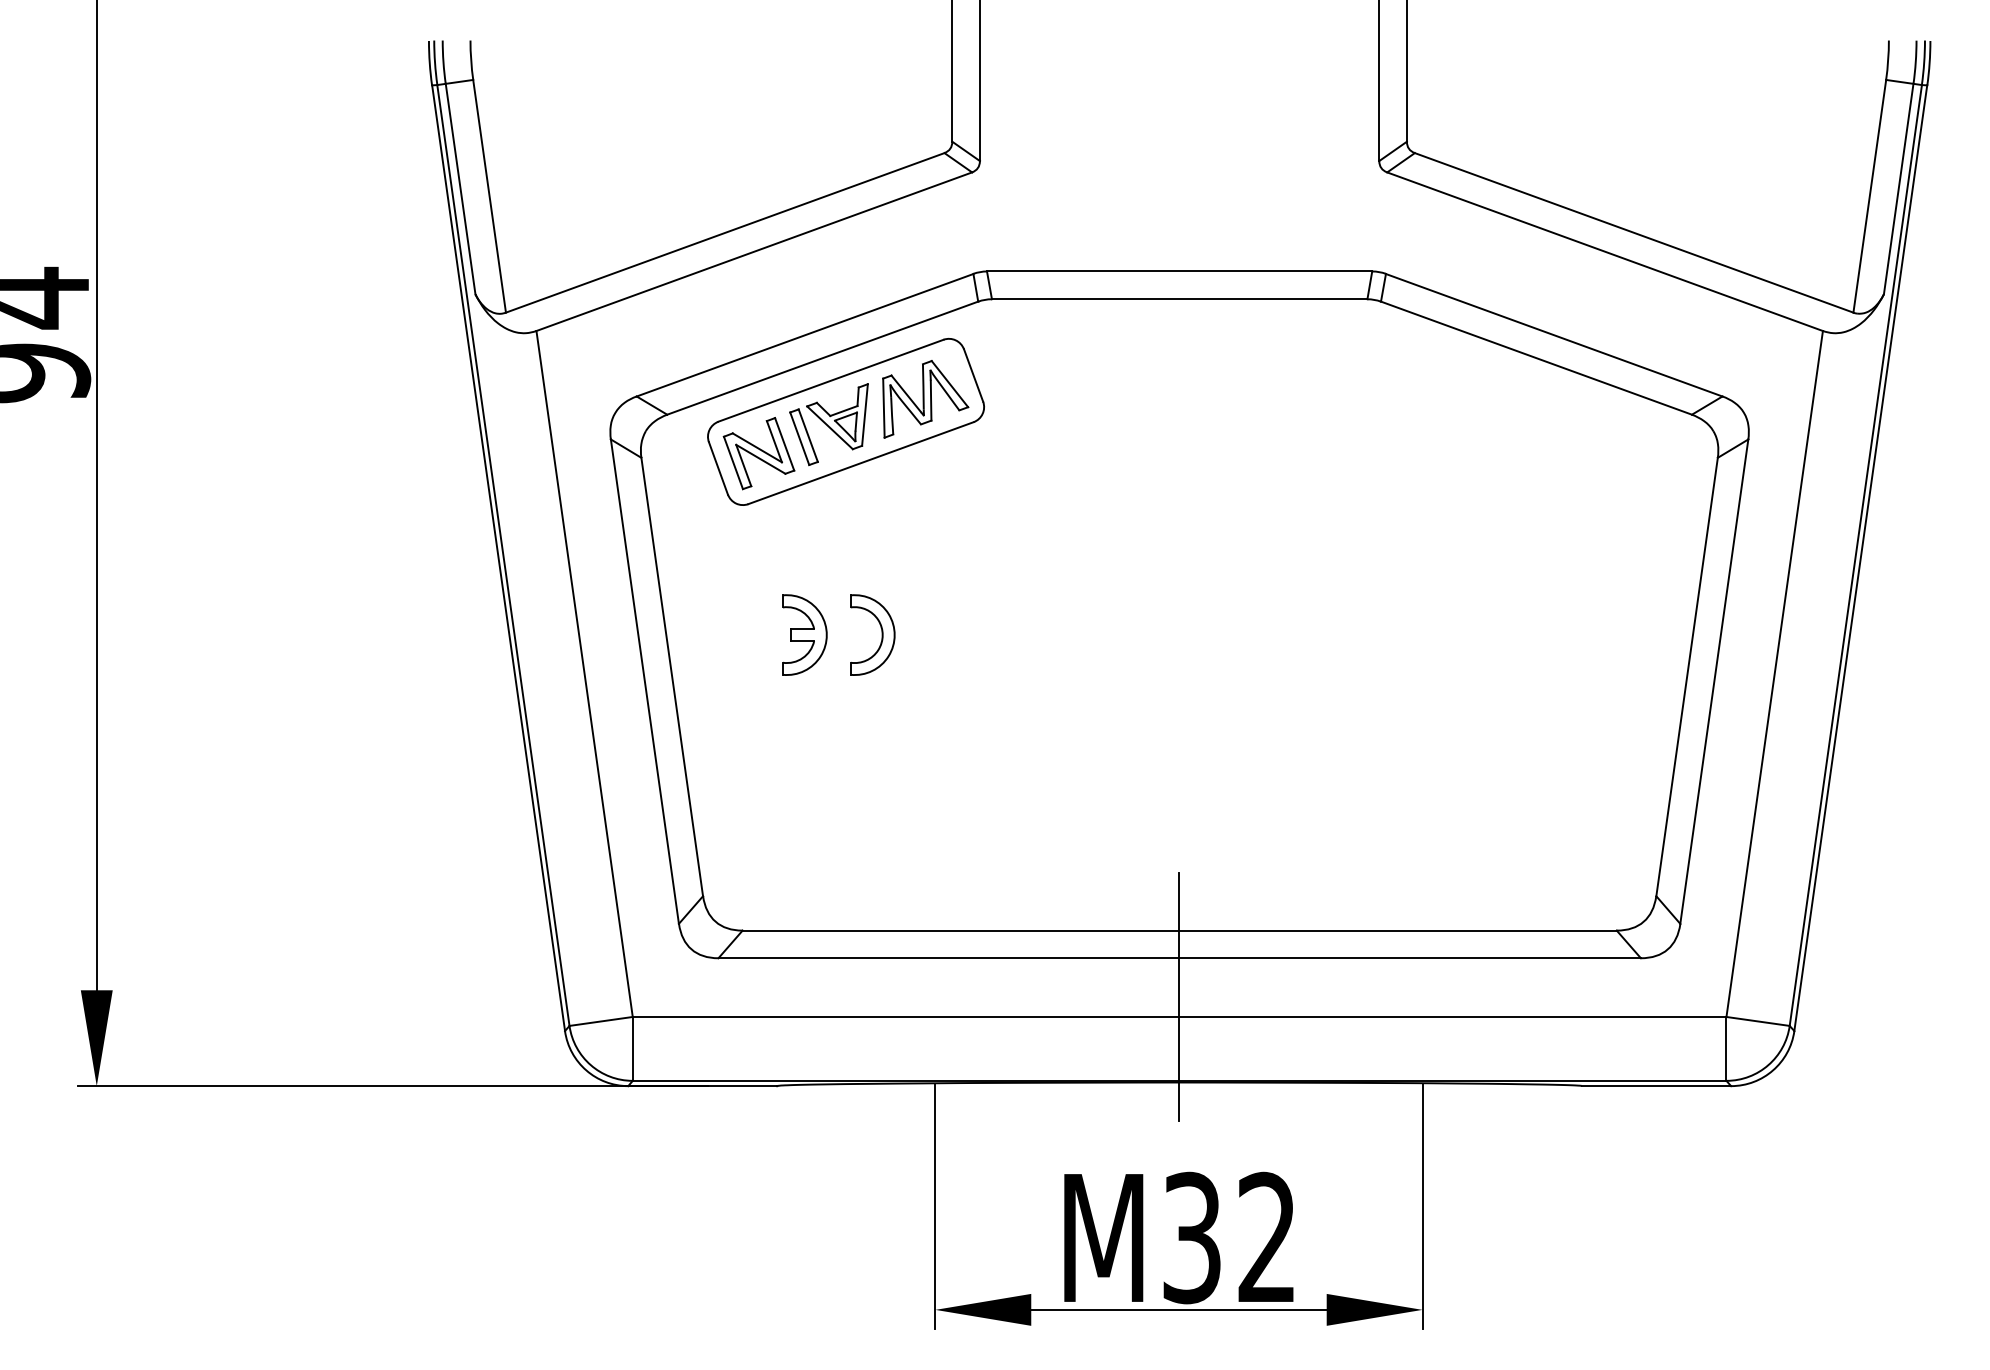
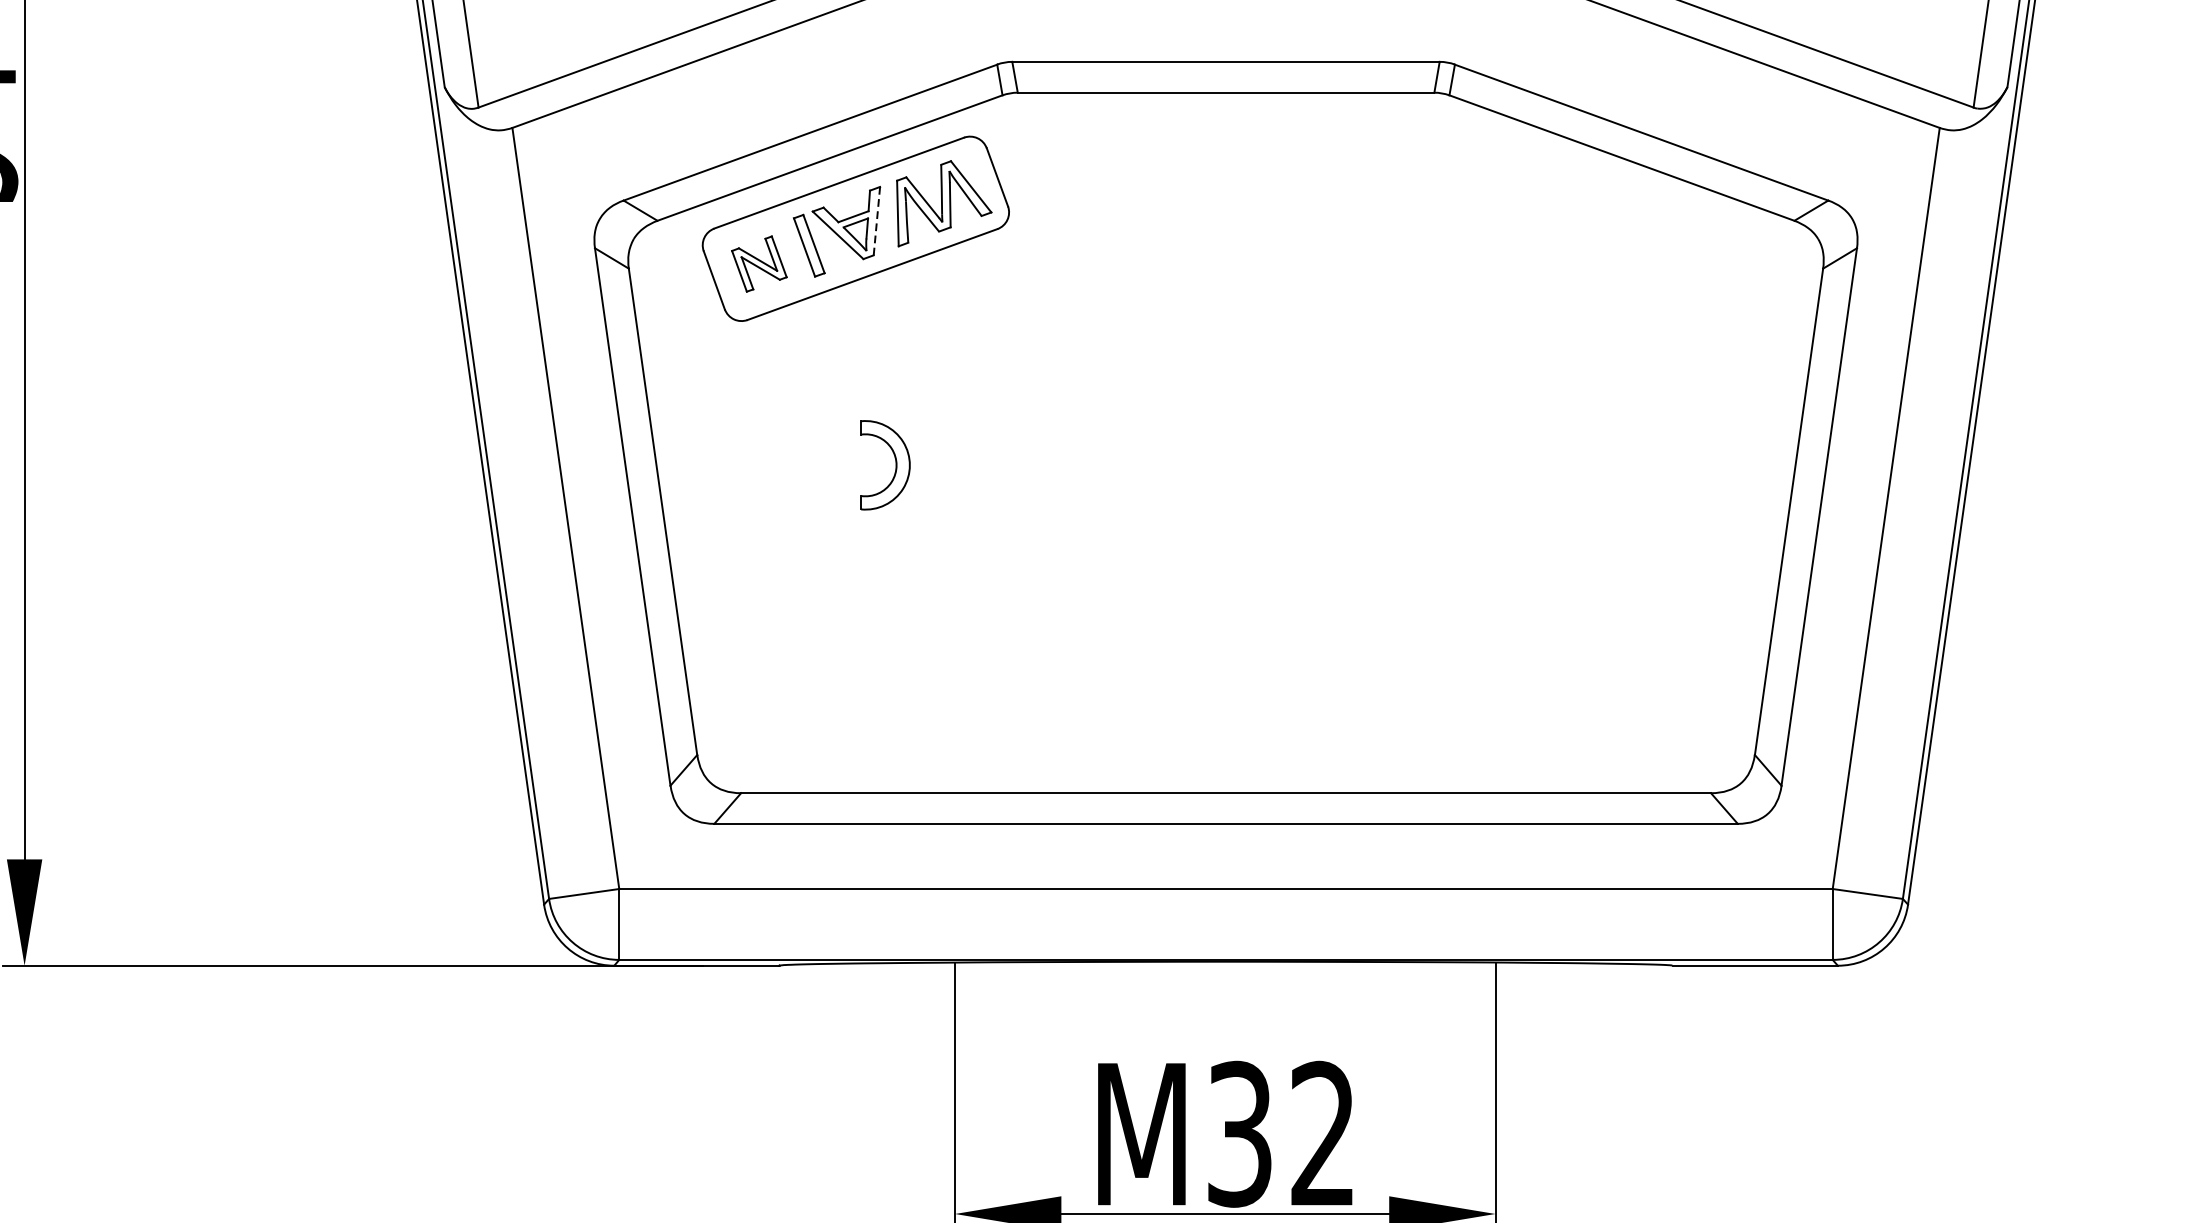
line: (864, 415) -> (876, 221), solid -> dashed
part: (758, 453) -> (758, 263), size x0.7
part: (804, 634) -> (809, 464), removed
line: (1178, 997) -> (1224, 867), removed

